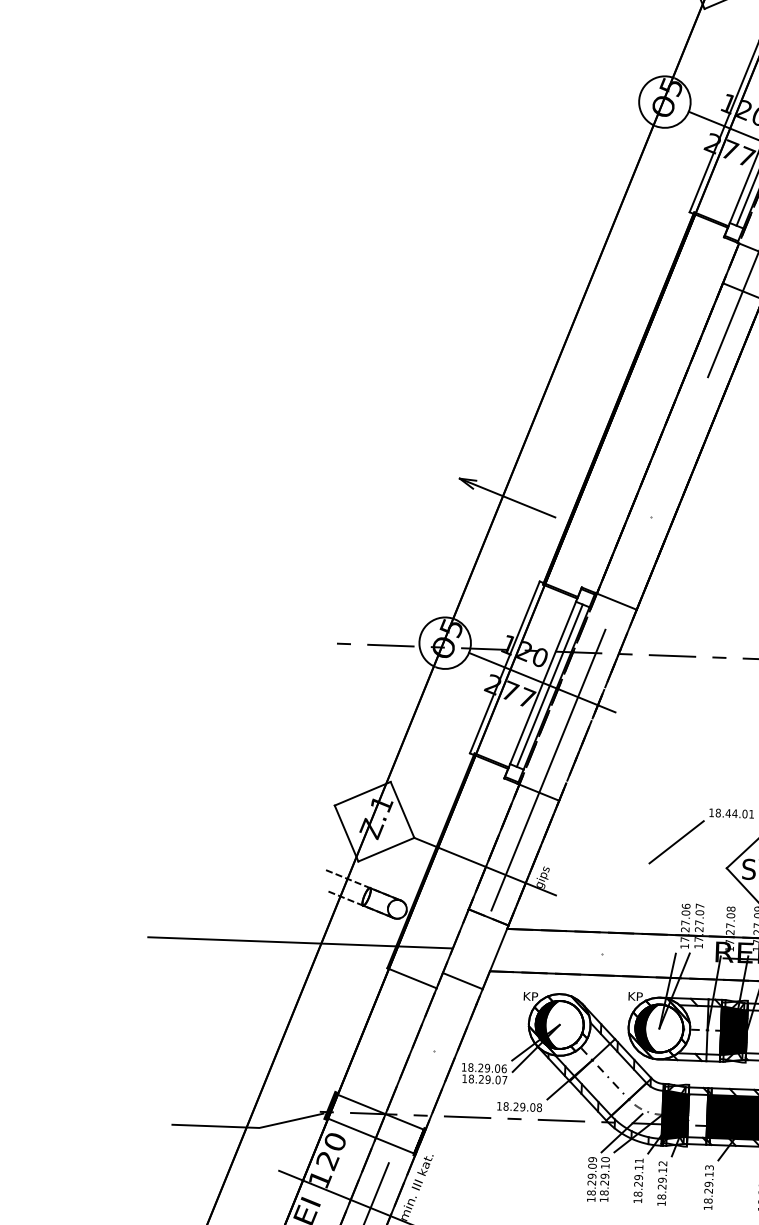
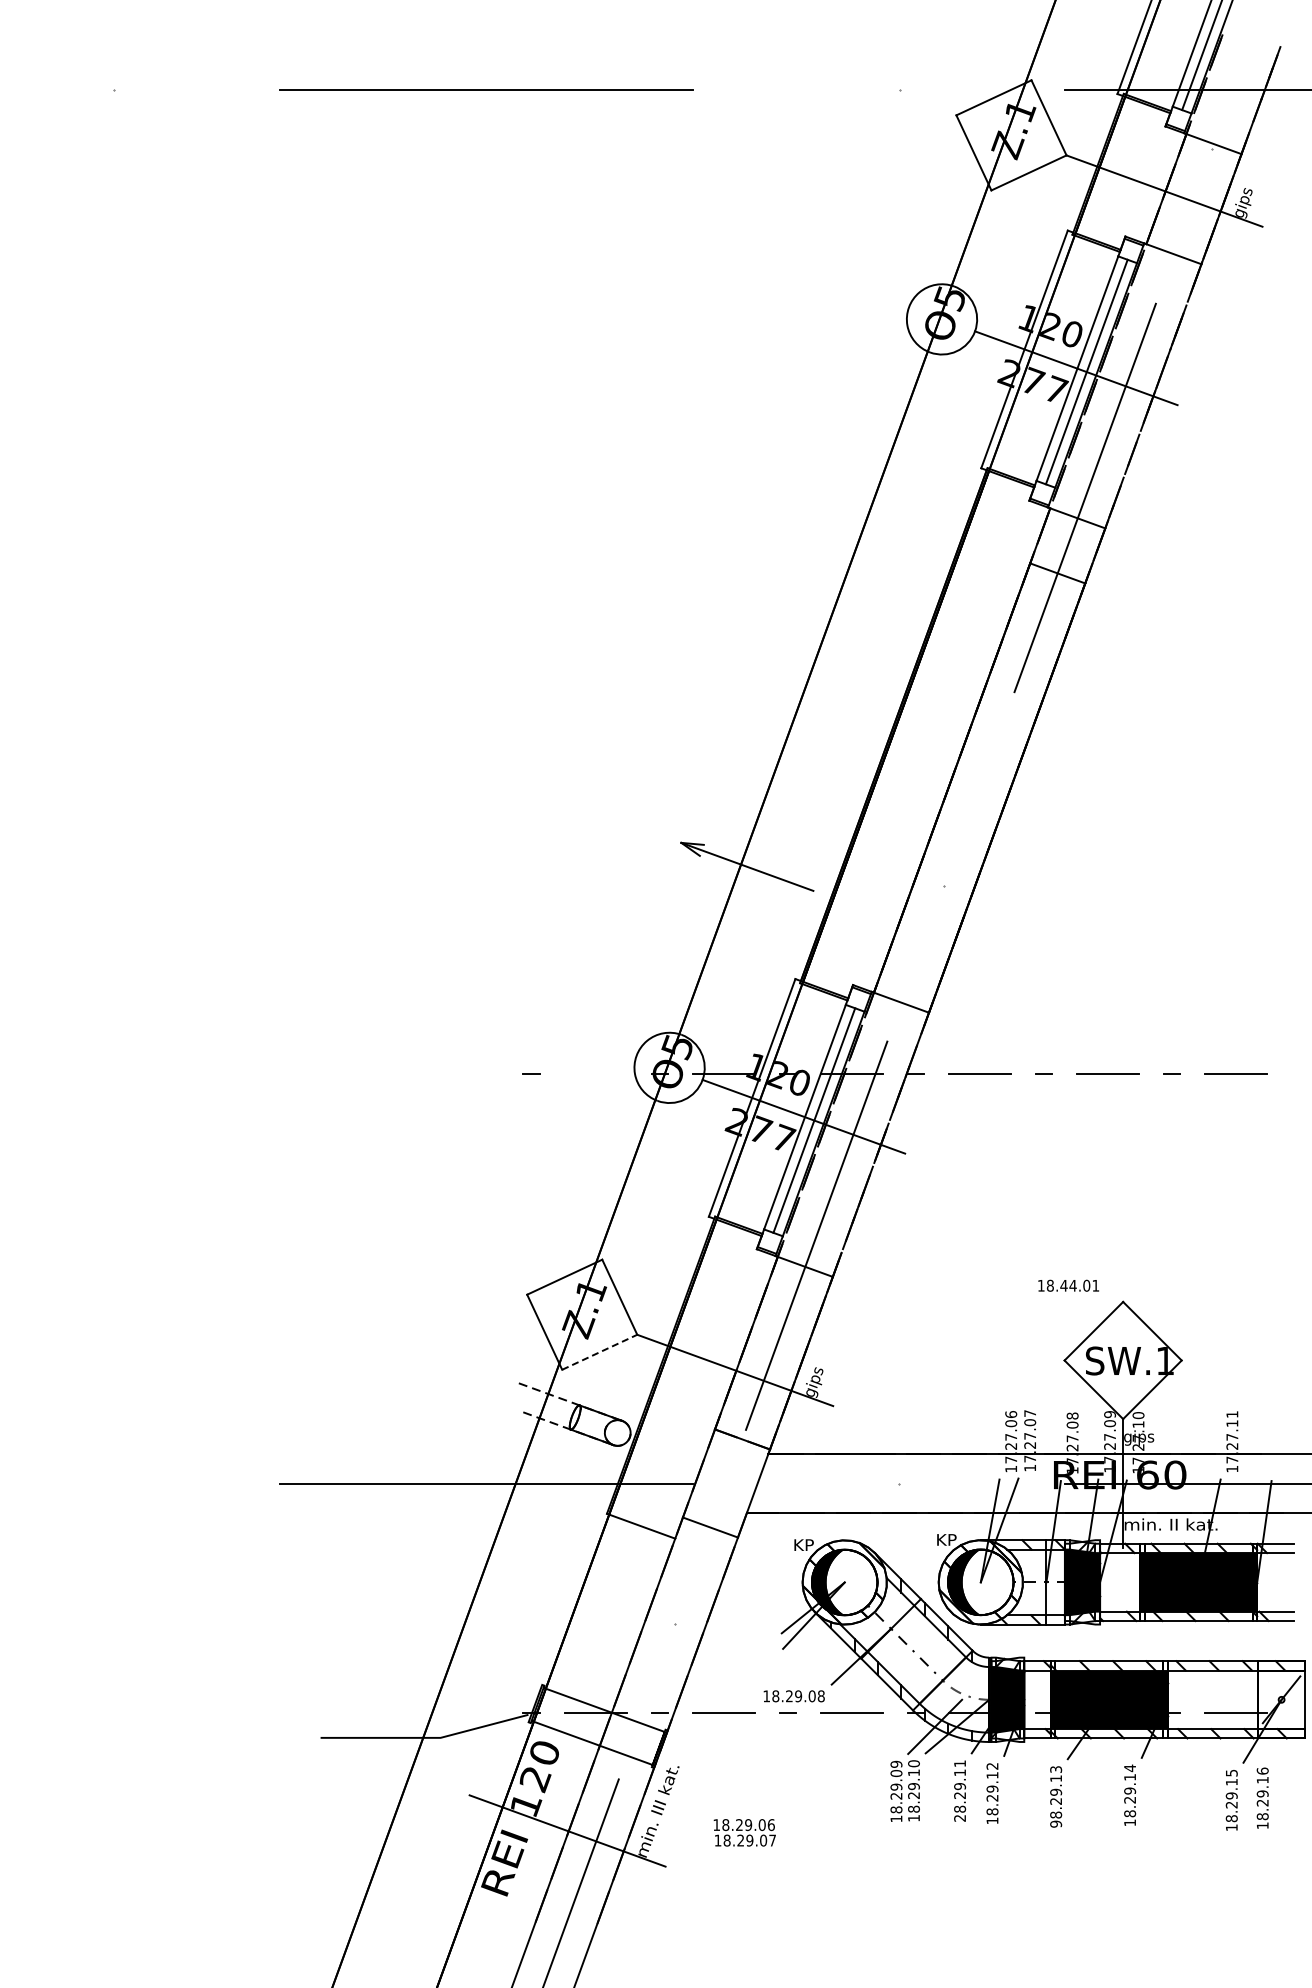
line: (390, 645) -> (595, 1073), removed
line: (676, 842) -> (994, 1327), removed
line: (386, 849) -> (600, 1352), solid -> dashed
text: (484, 1073) -> (744, 1832), moved
text: (637, 1200) -> (959, 1818), 18.29.11 -> 28.29.11
text: (708, 1207) -> (1056, 1823), 18.29.13 -> 98.29.13

